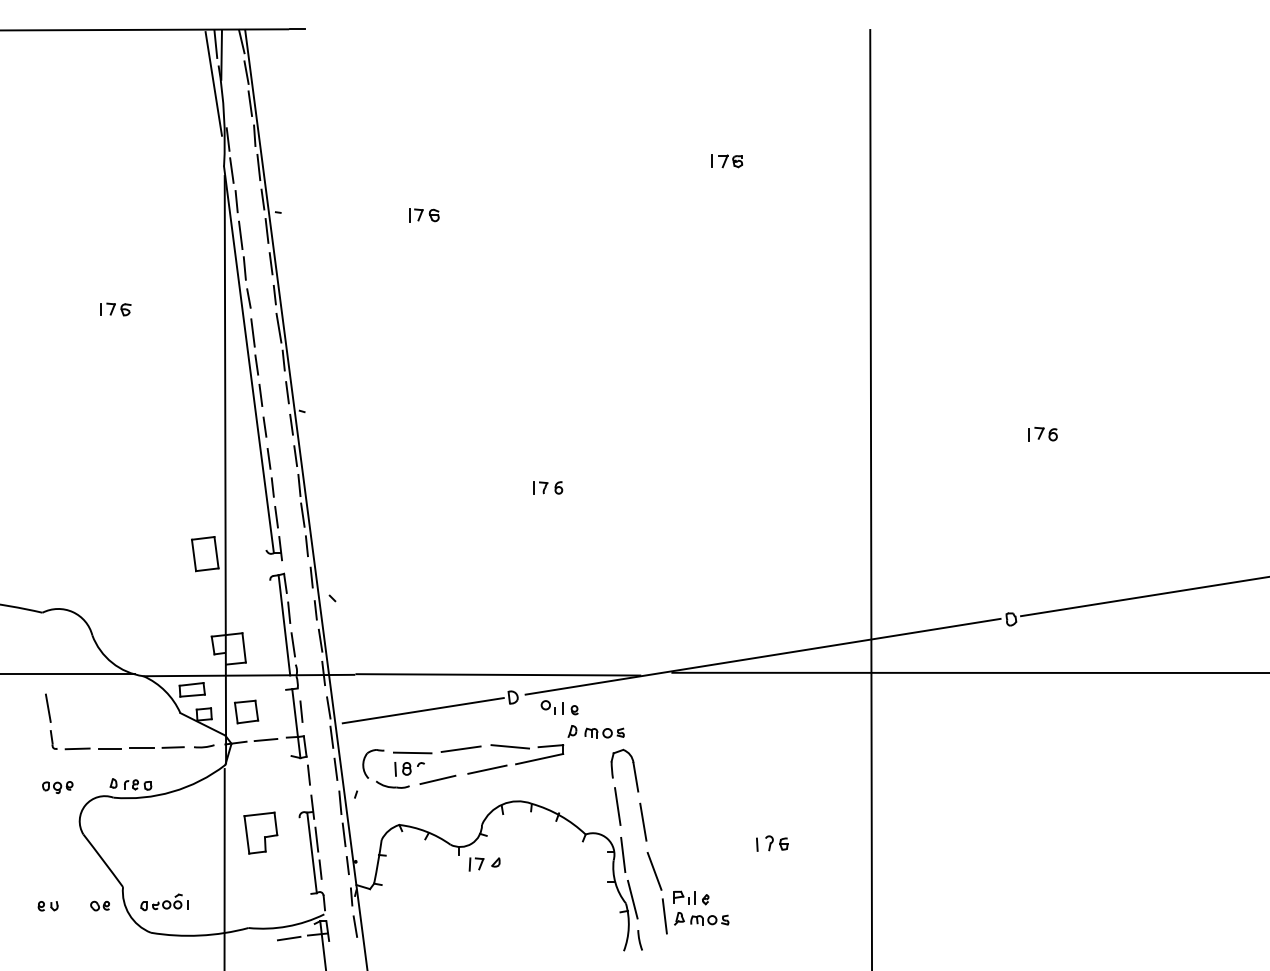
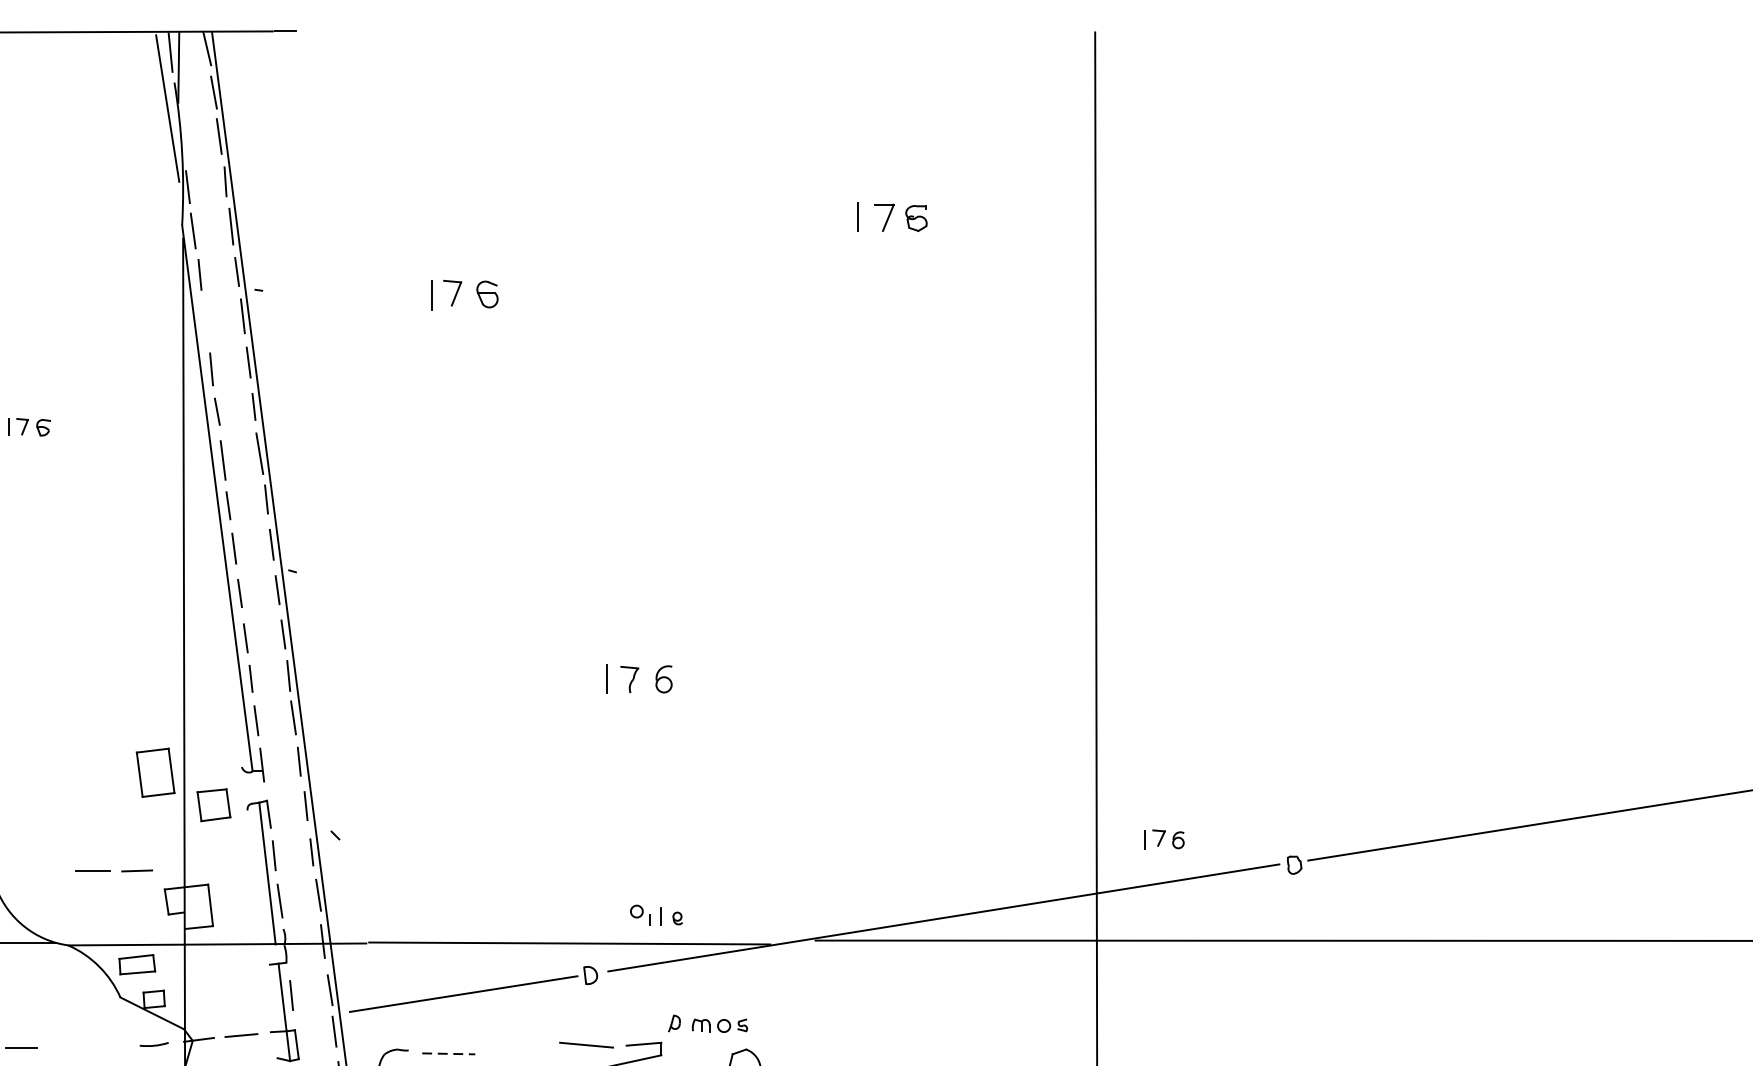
part: (727, 161) -> (893, 218), size x1.6
part: (424, 215) -> (465, 294), size x1.6
line: (240, 235) -> (205, 322), removed
part: (1042, 433) -> (1163, 838), moved
part: (548, 487) -> (640, 678), size x1.6
part: (559, 707) -> (656, 914), moved
part: (246, 711) -> (213, 804), moved
line: (154, 747) -> (110, 870), moved
line: (460, 748) -> (516, 1047), removed
line: (412, 752) -> (448, 1053), solid -> dashed

